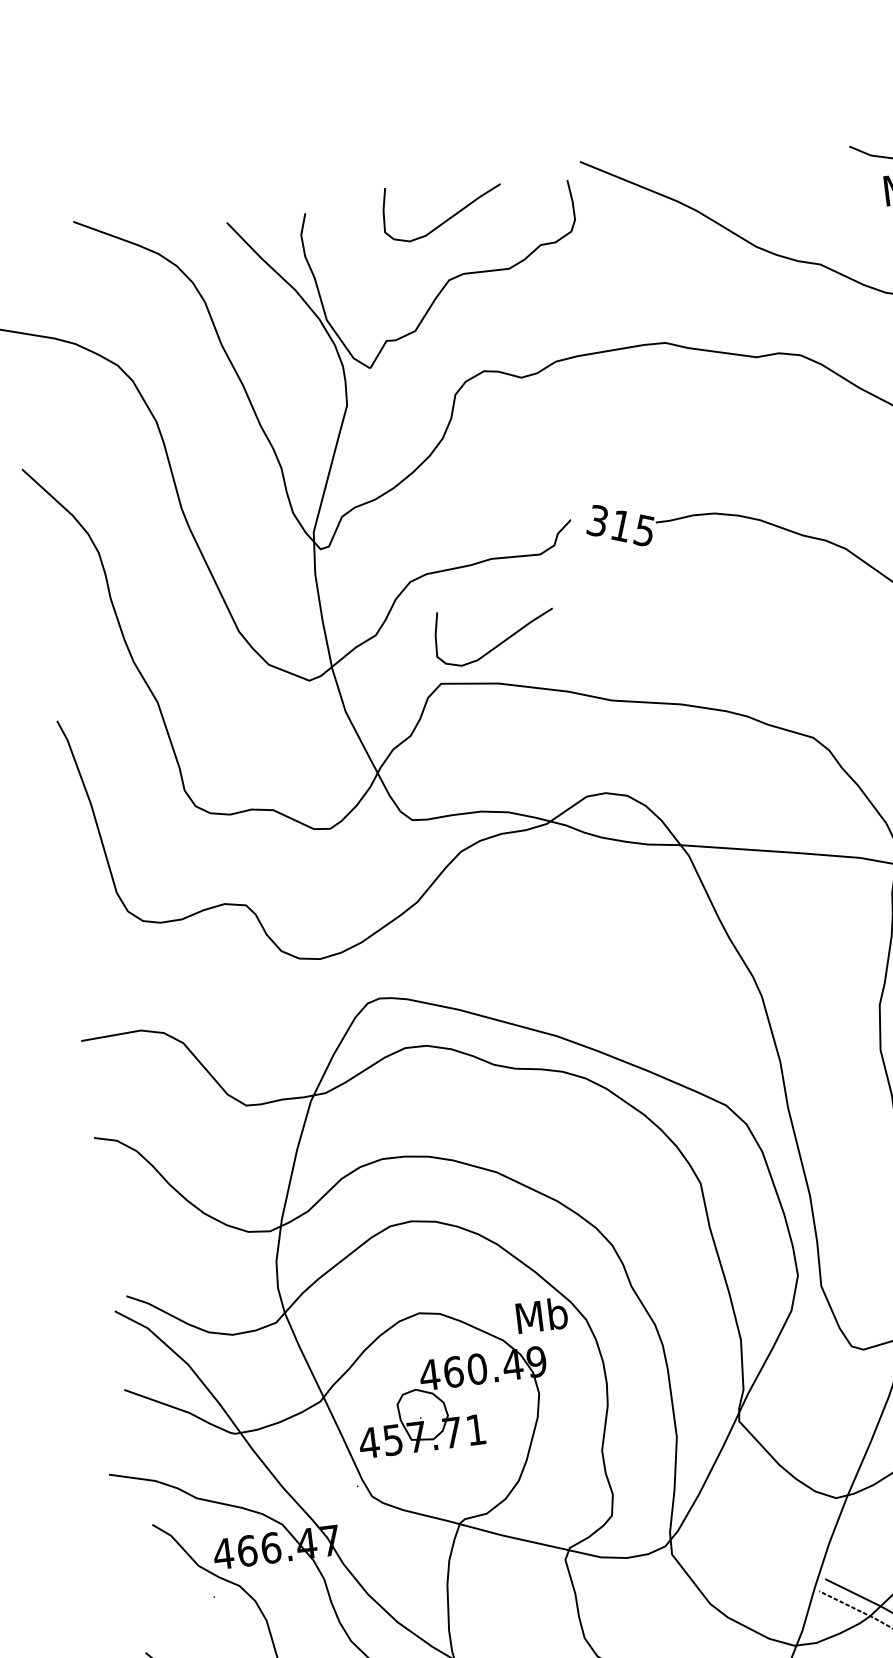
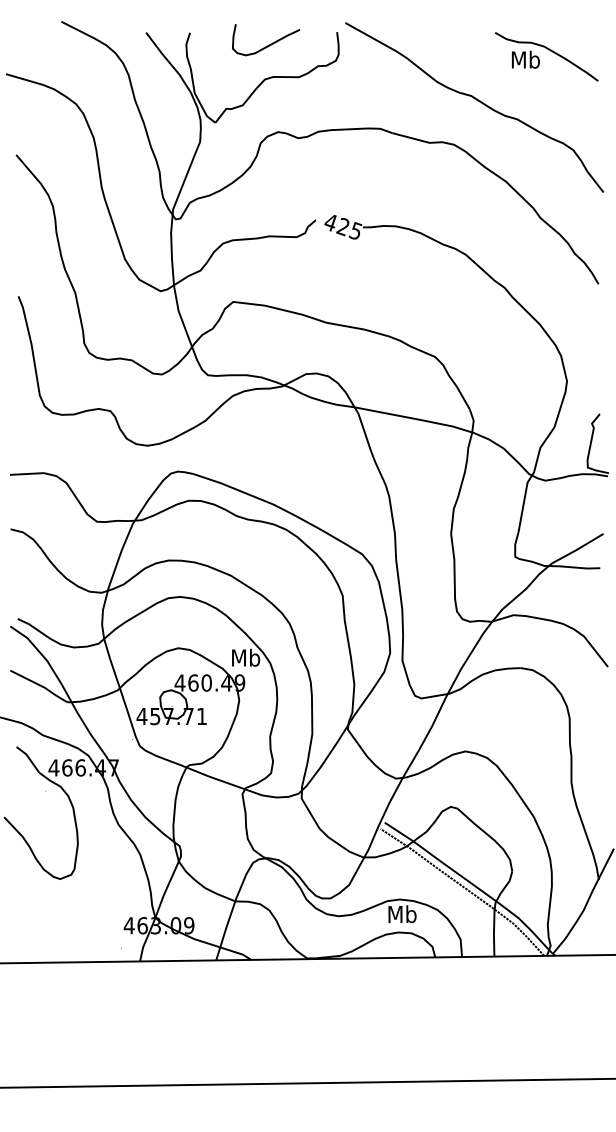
text: (608, 523) -> (336, 224), 315 -> 425
curve: (503, 639) -> (270, 281), removed

